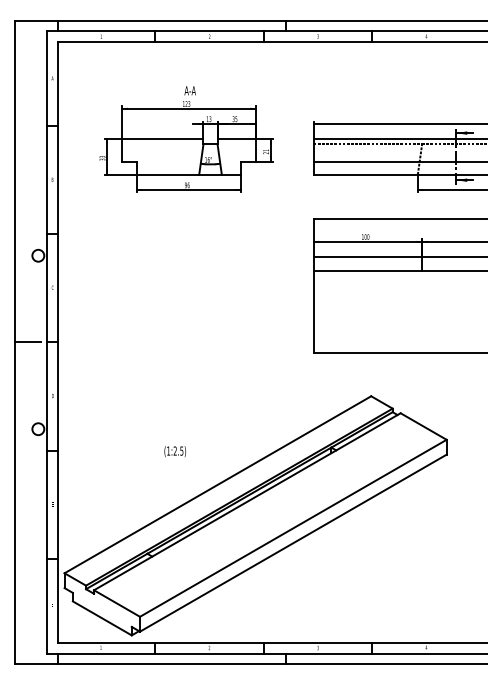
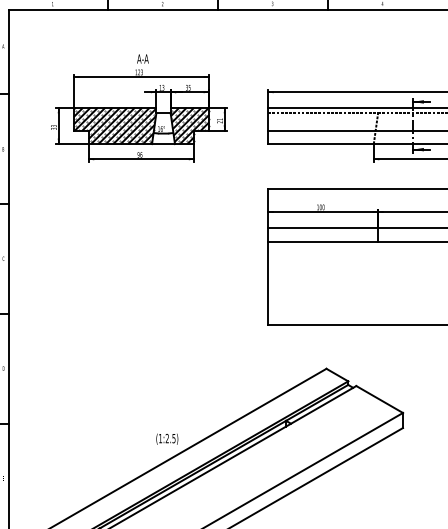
hatch: (162, 156) -> (114, 125), added
hatch: (236, 156) -> (189, 125), added
text: (175, 451) -> (167, 439), moved

